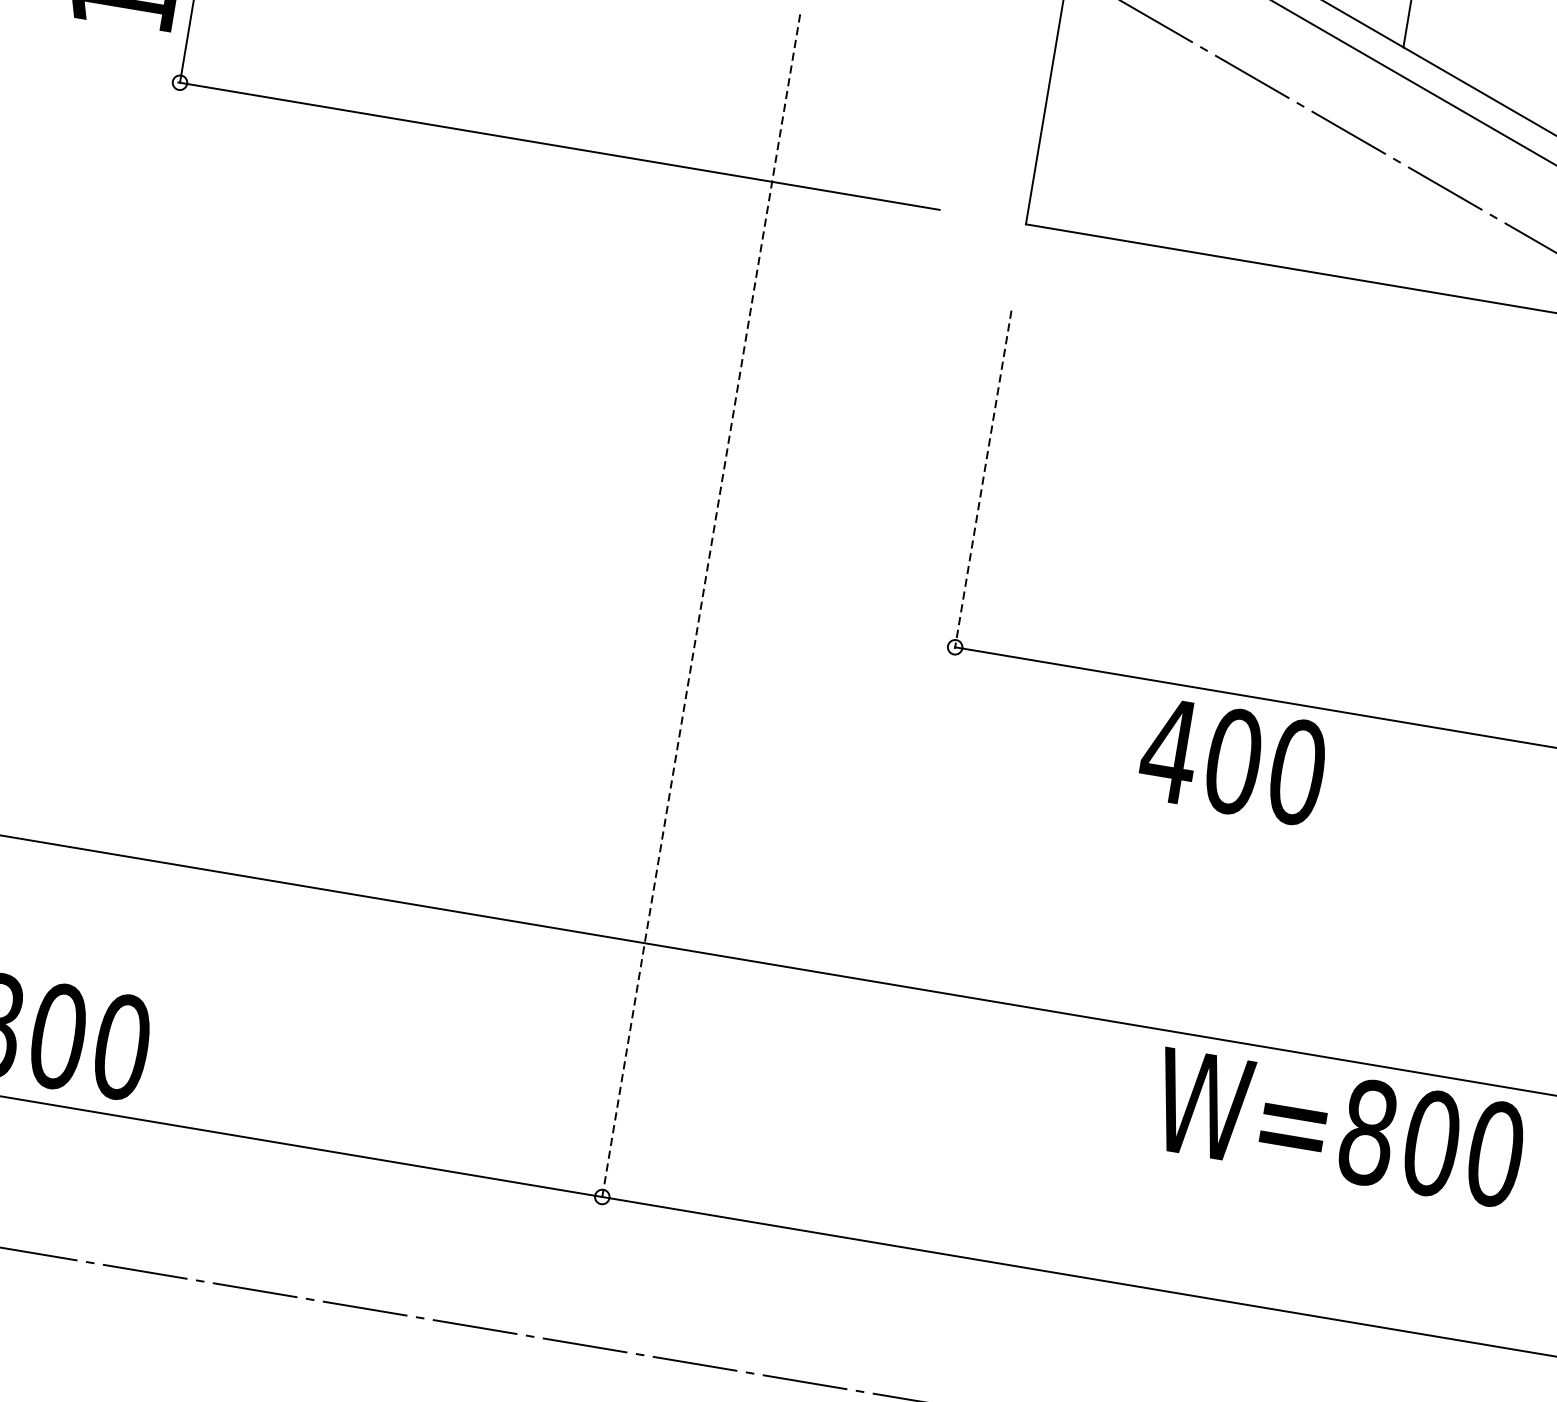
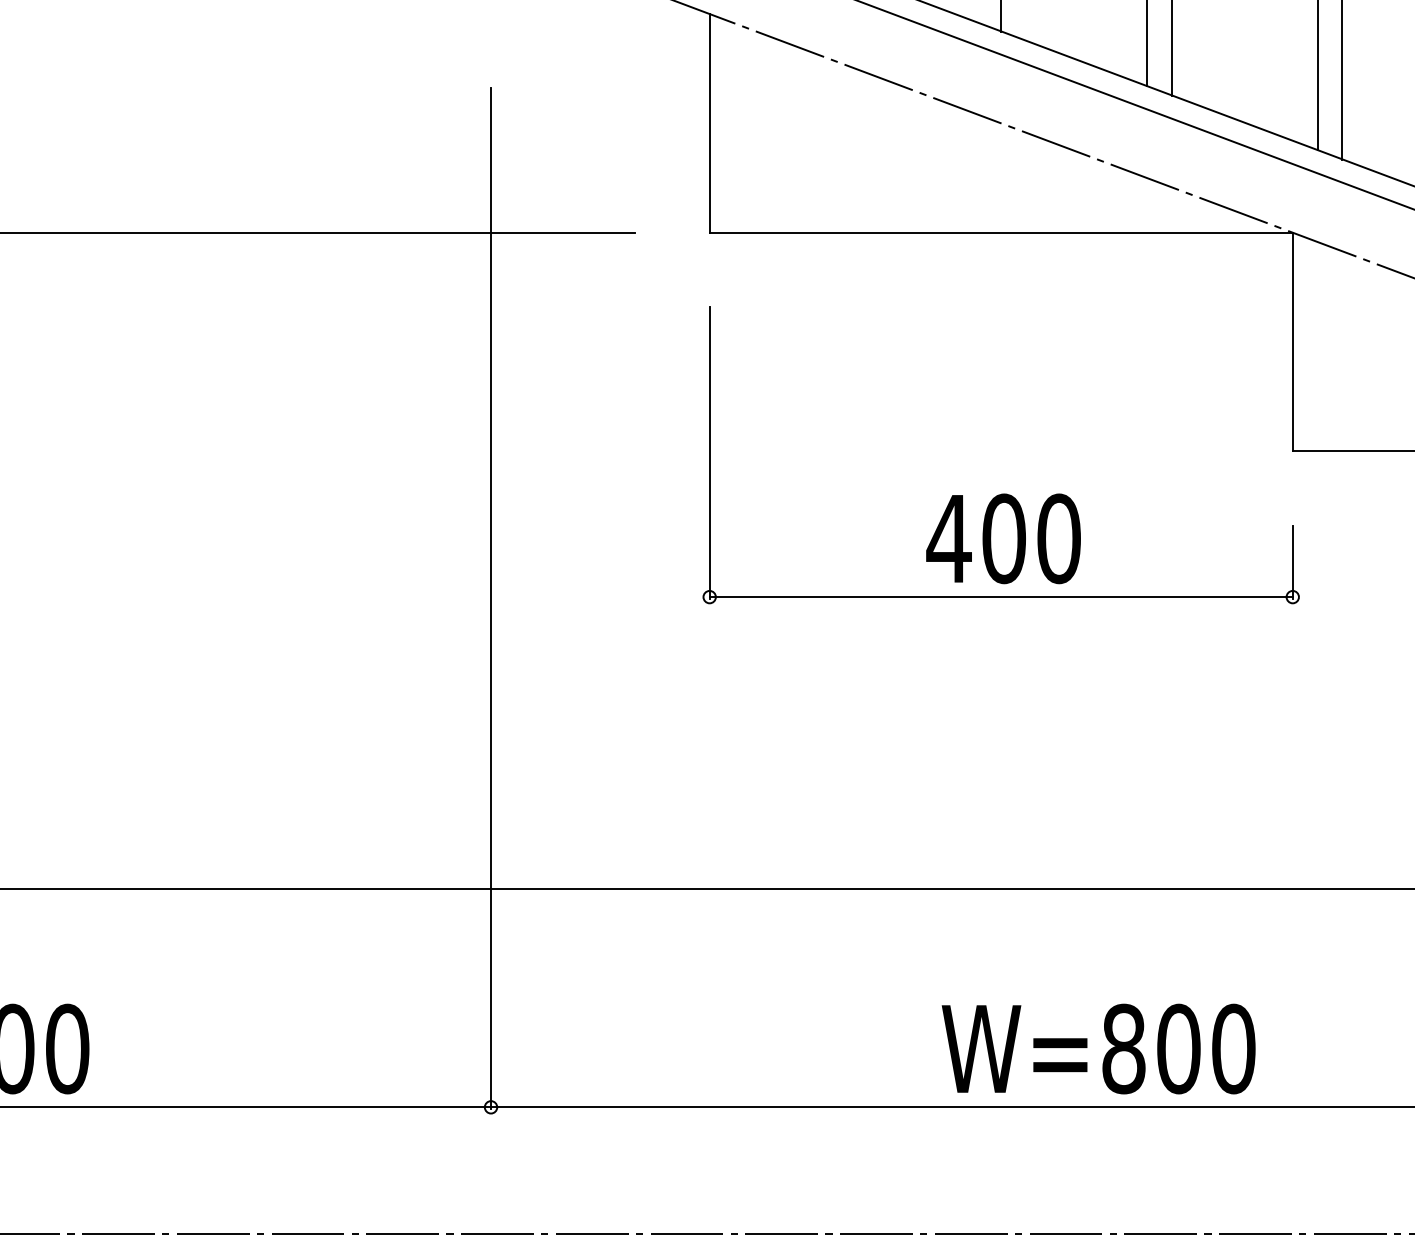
line: (983, 479) -> (709, 452), dashed -> solid
line: (701, 607) -> (491, 599), dashed -> solid
text: (1233, 761) -> (1003, 538), moved
text: (1338, 1127) -> (1098, 1048), moved

